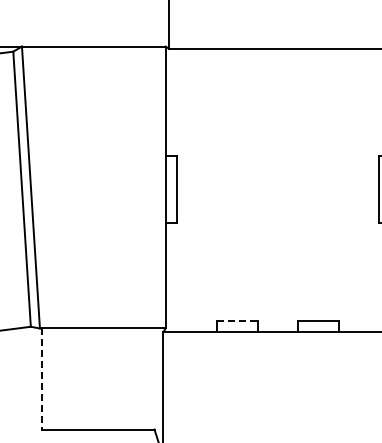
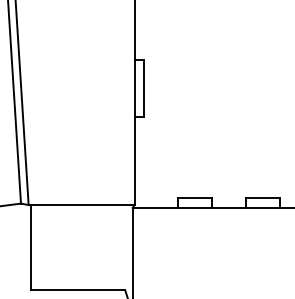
line: (238, 320) -> (195, 198), dashed -> solid
line: (42, 378) -> (30, 247), dashed -> solid

